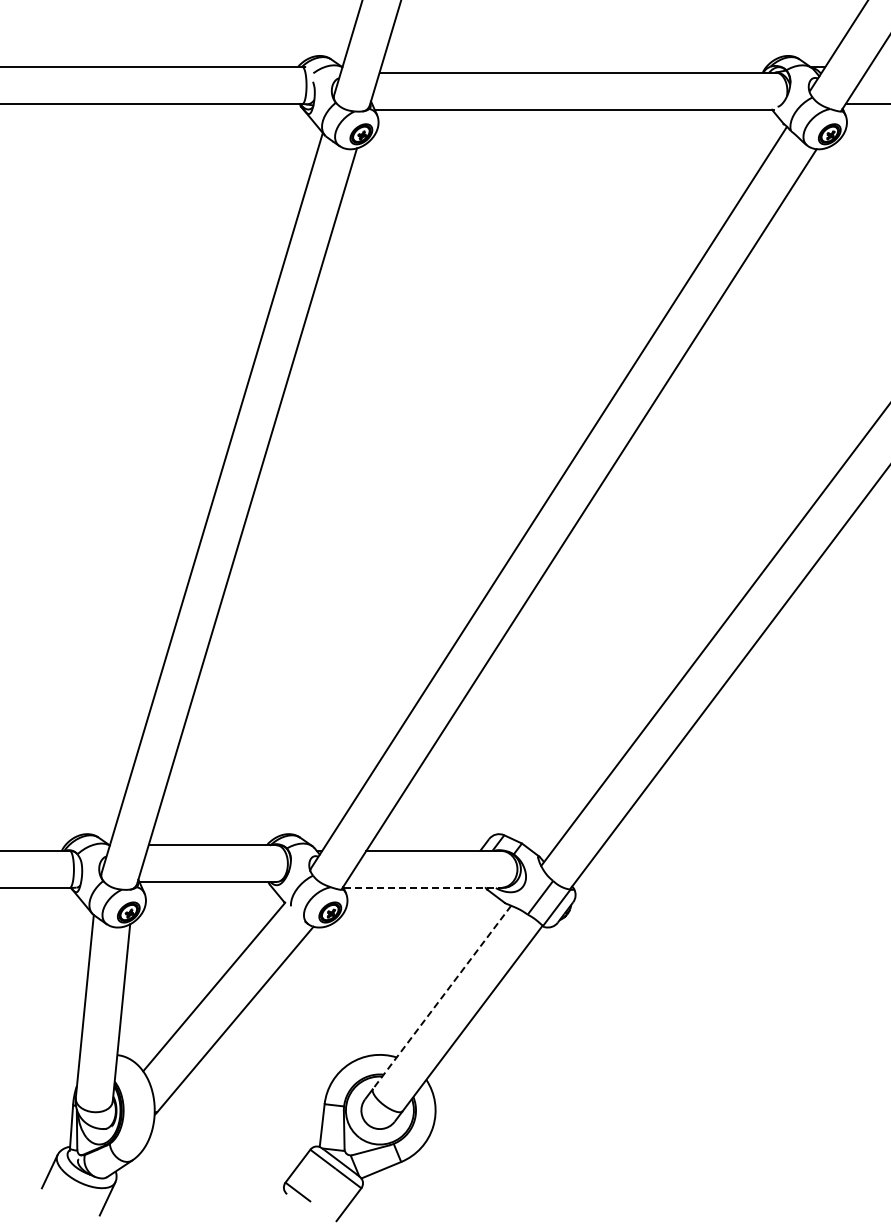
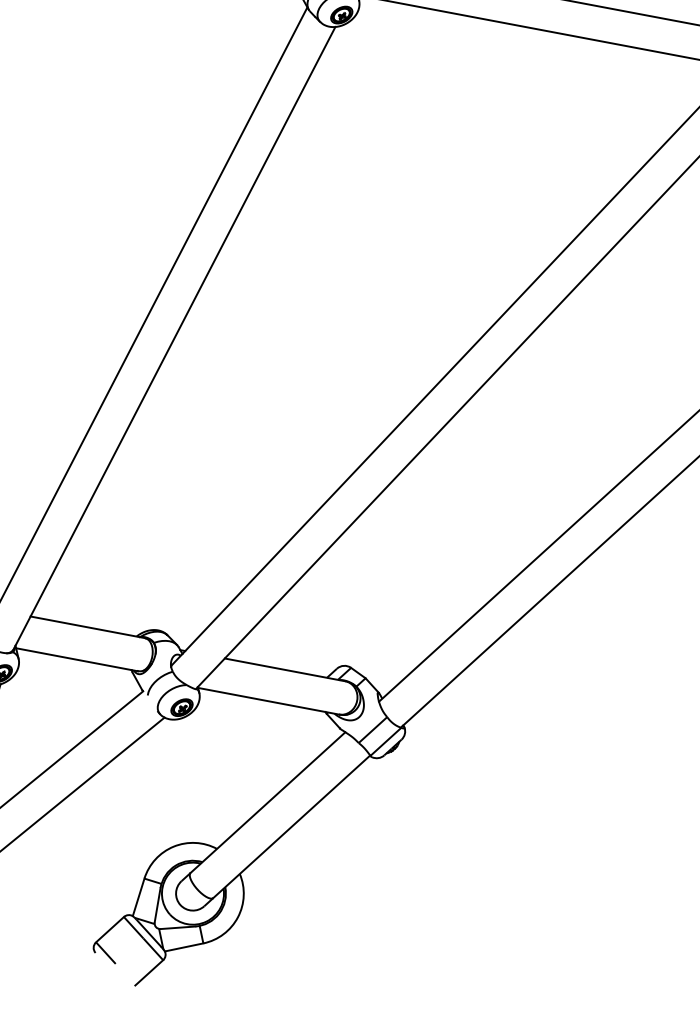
line: (422, 887) -> (268, 700), dashed -> solid
line: (442, 997) -> (268, 802), dashed -> solid

